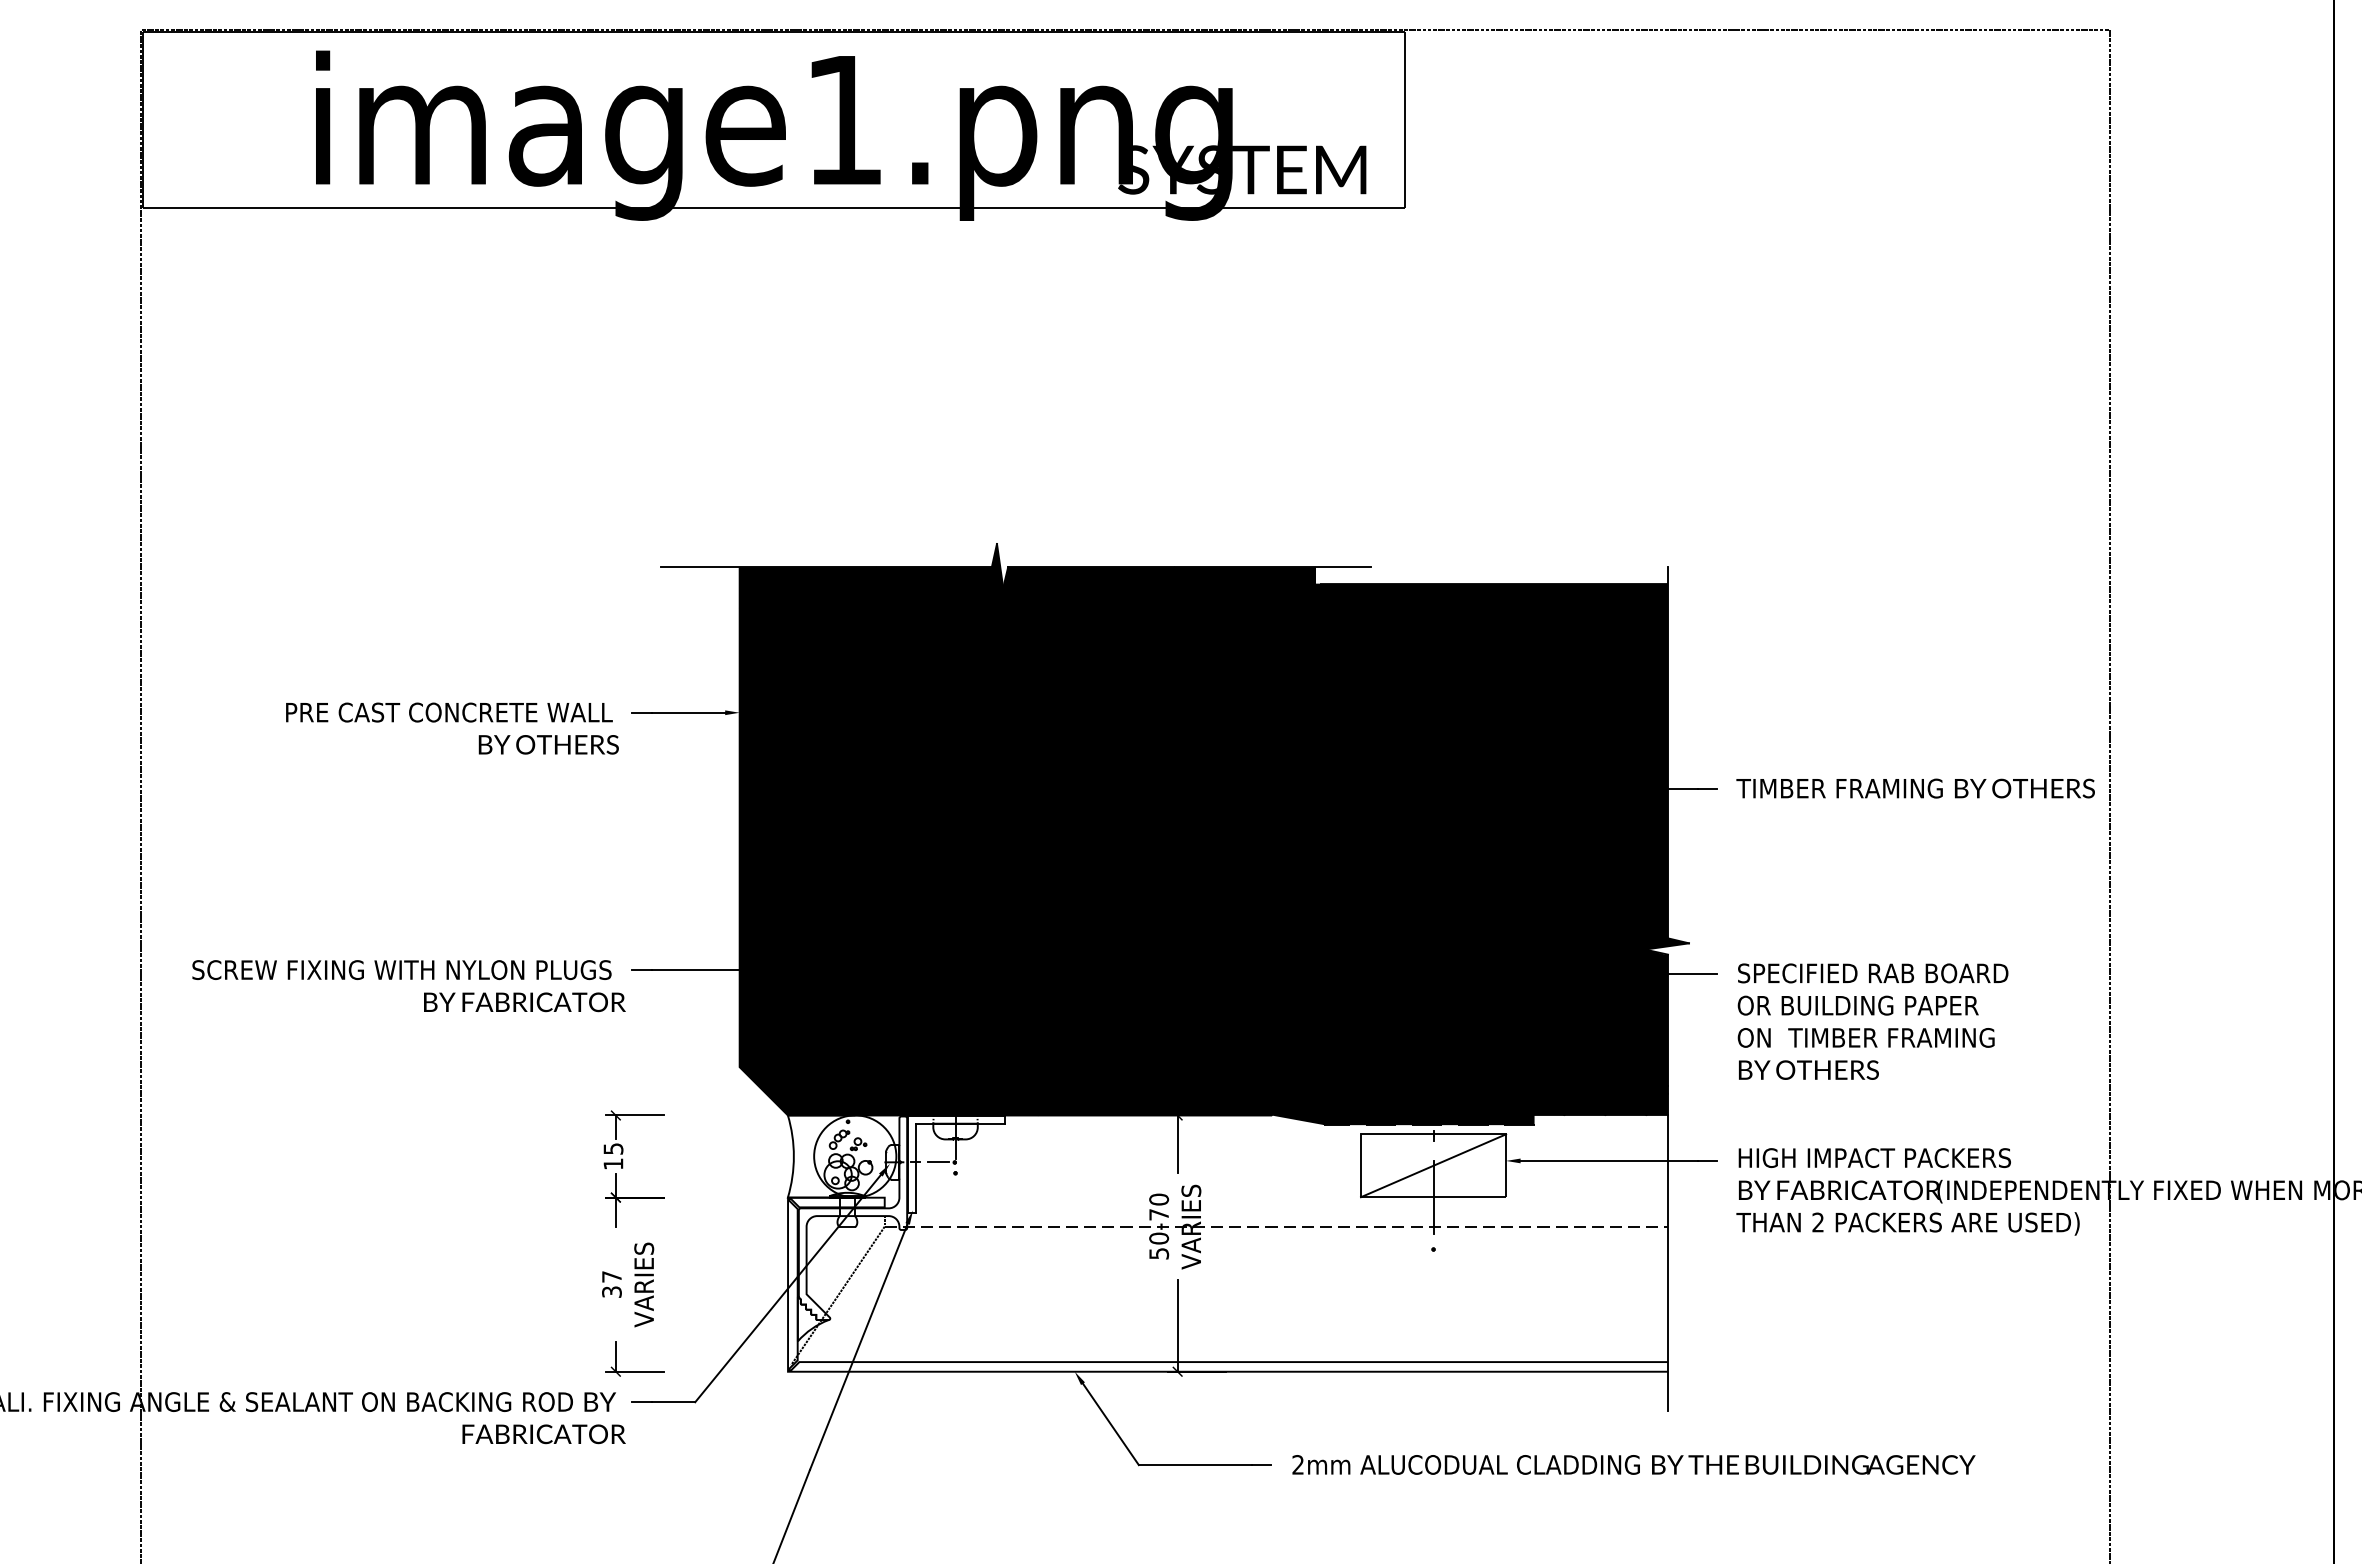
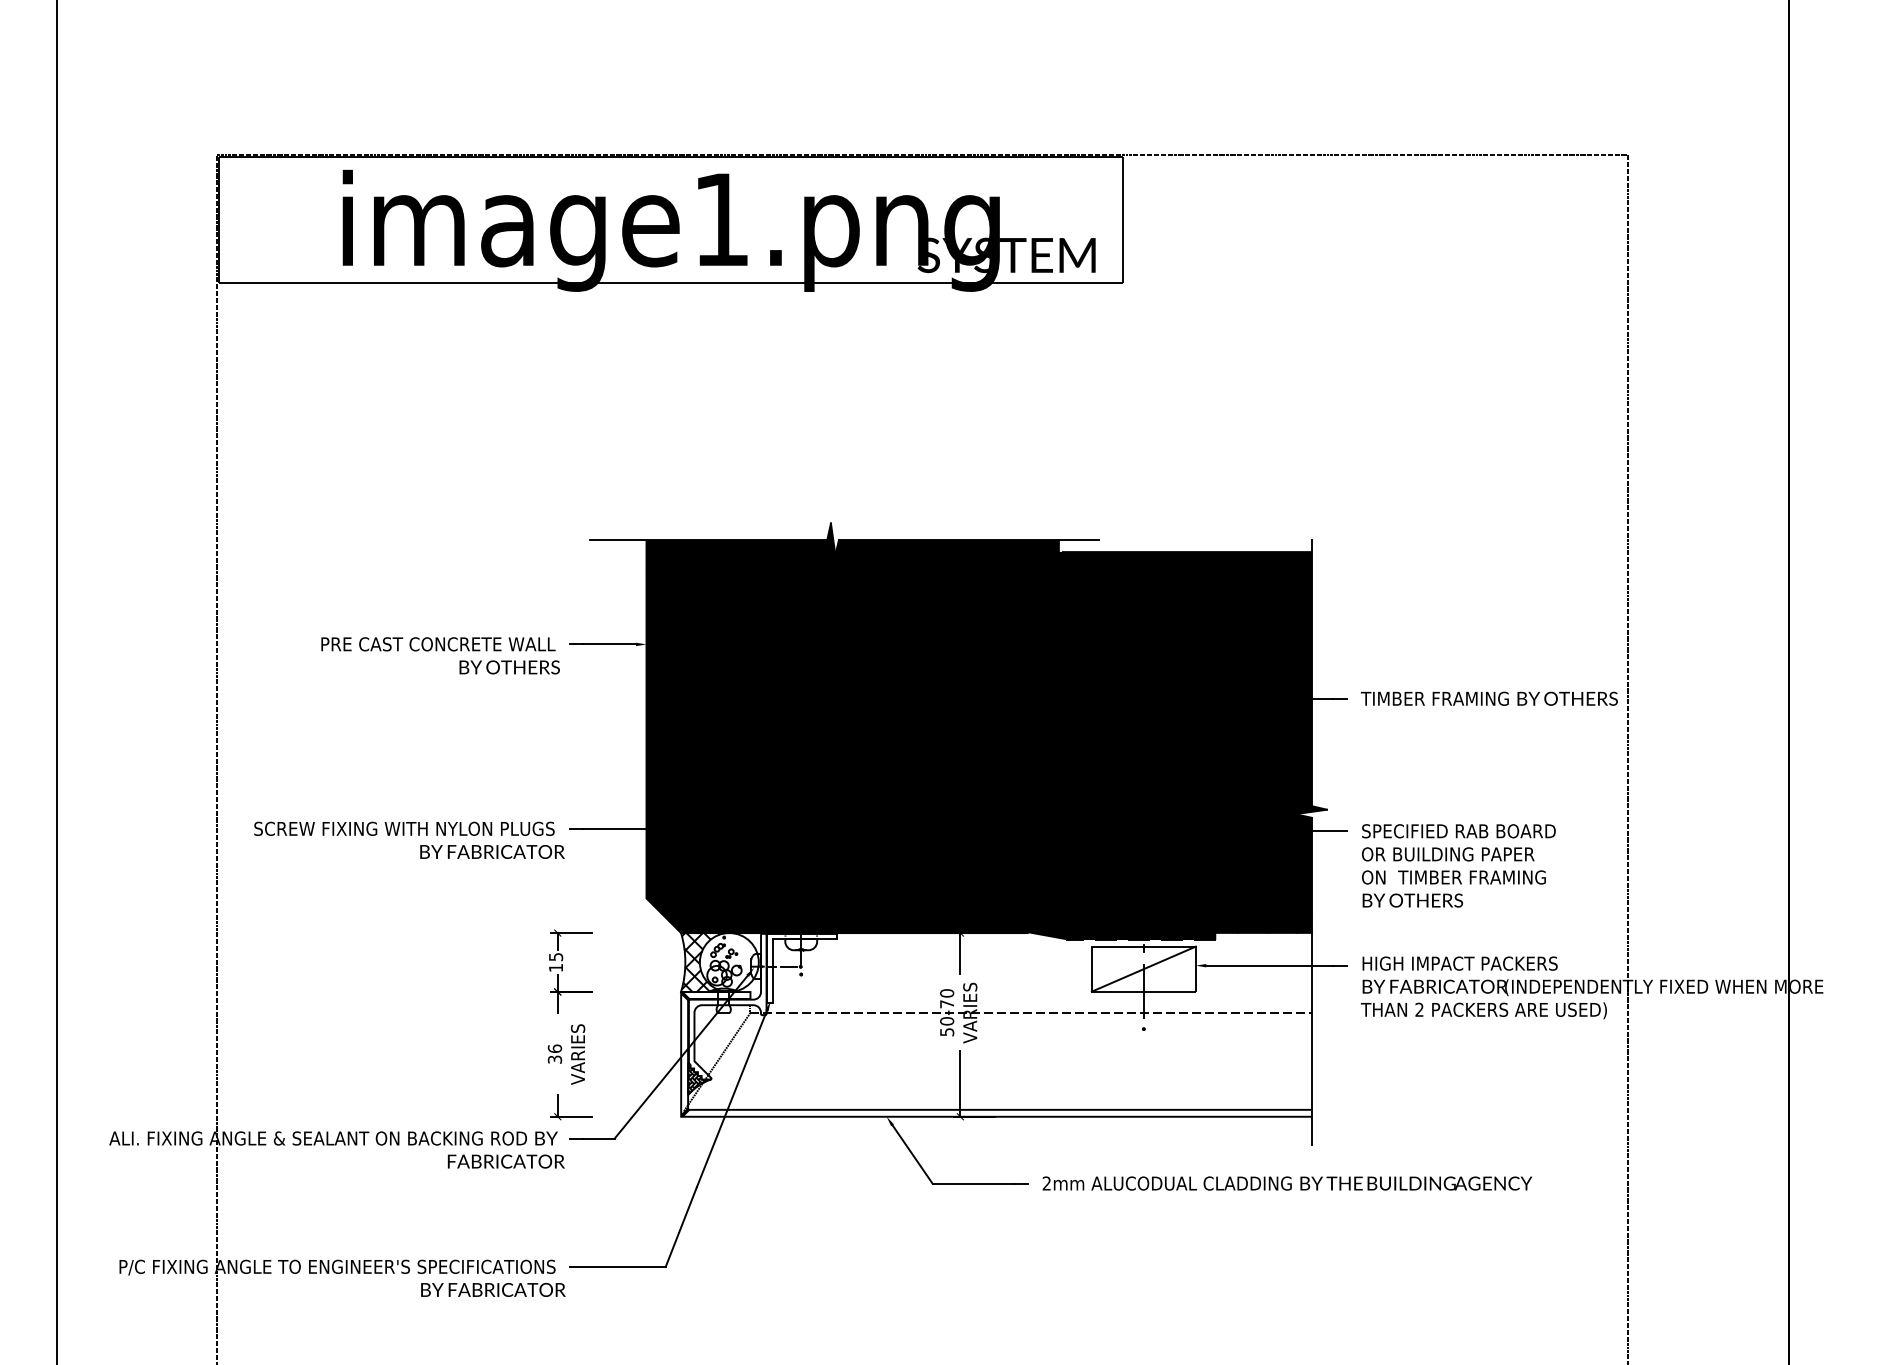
hatch: (820, 1156) -> (704, 962), added
text: (611, 1276) -> (554, 1048), 37 -> 36
hatch: (810, 1319) -> (697, 1079), added

